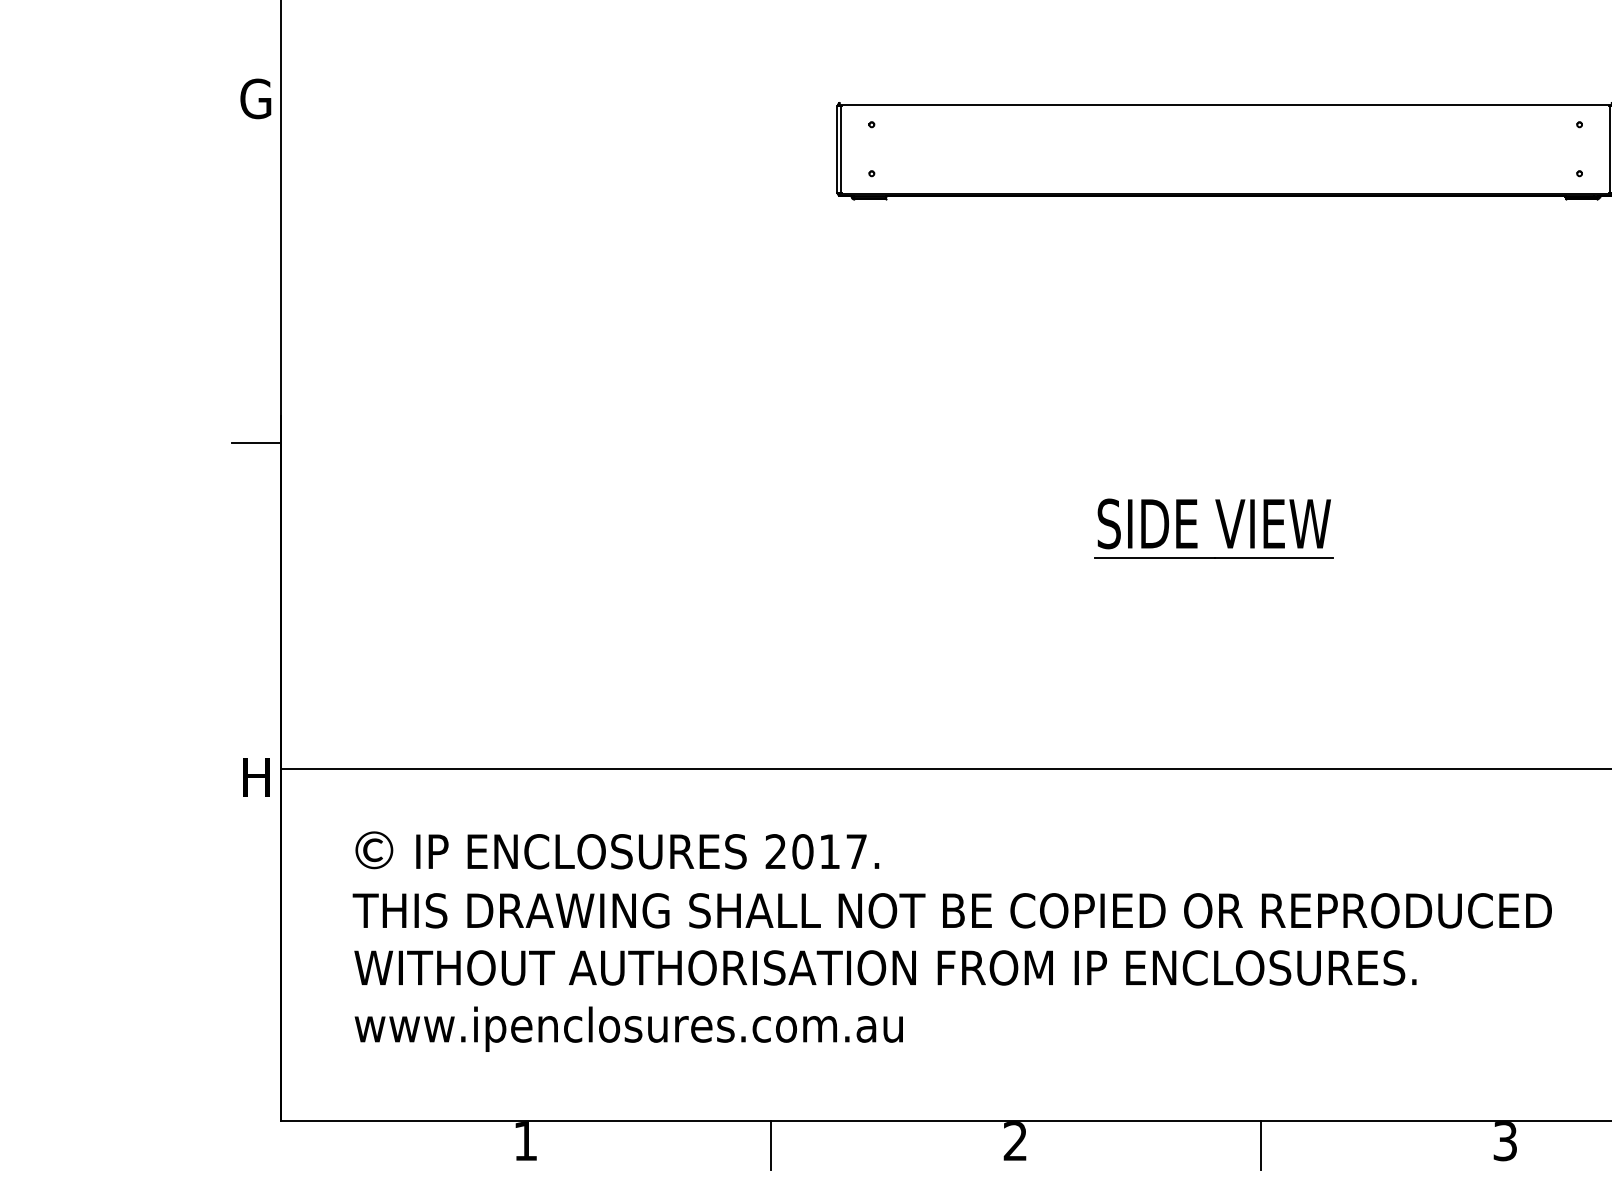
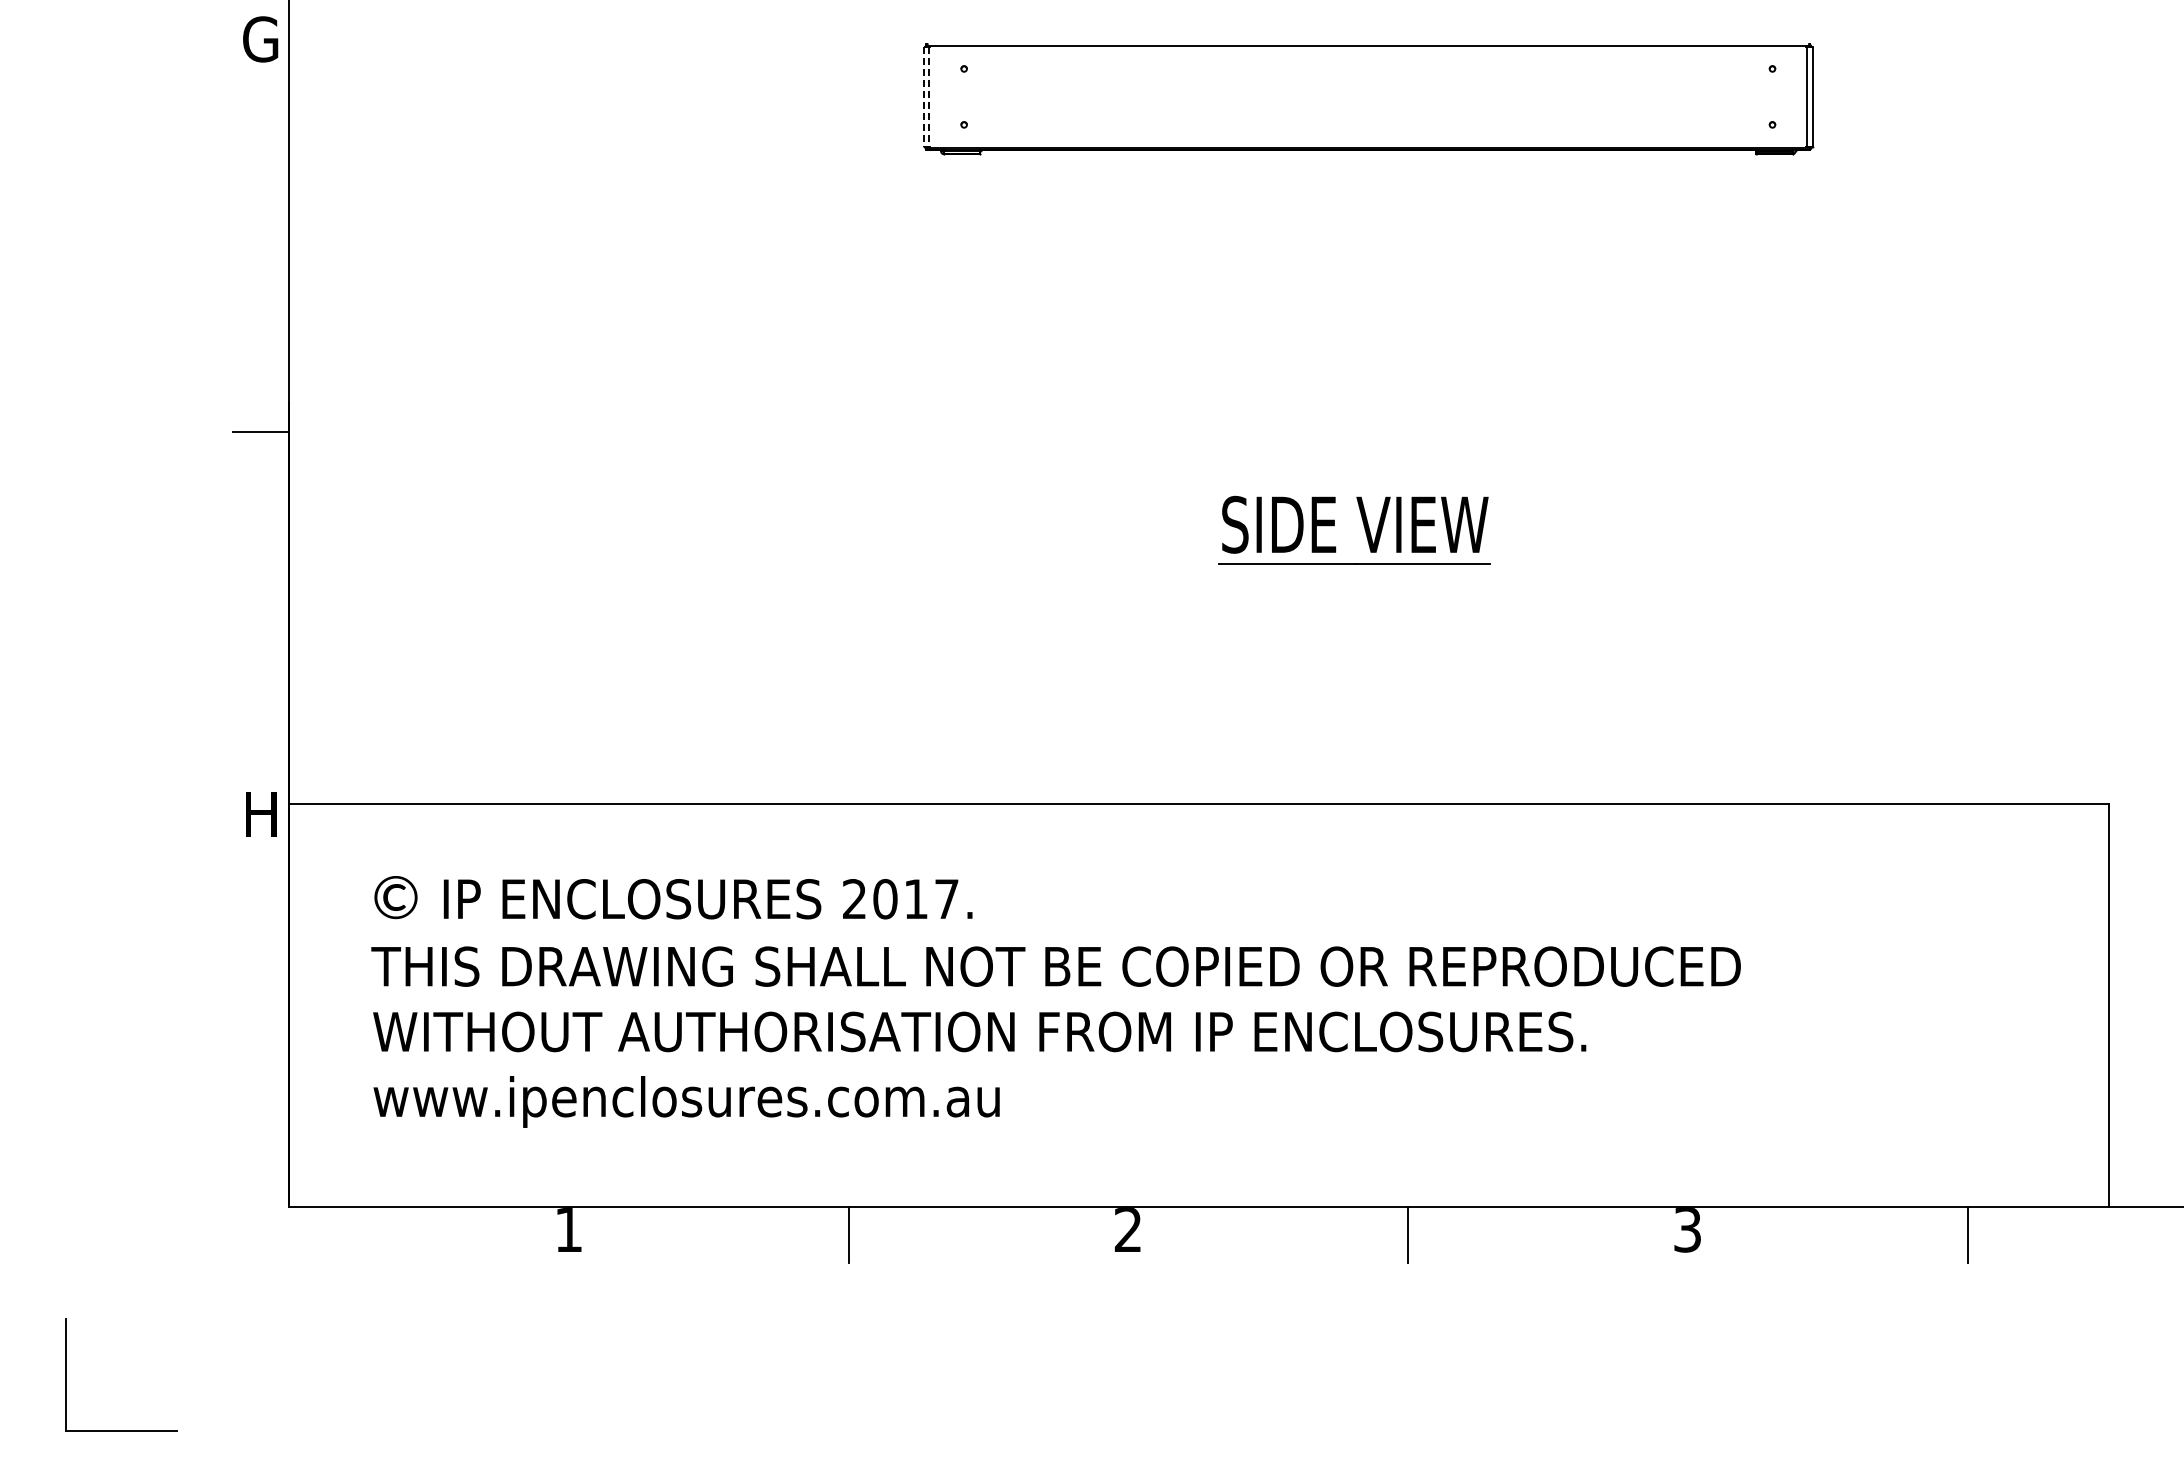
line: (836, 149) -> (923, 97), solid -> dashed
line: (841, 149) -> (929, 97), solid -> dashed

